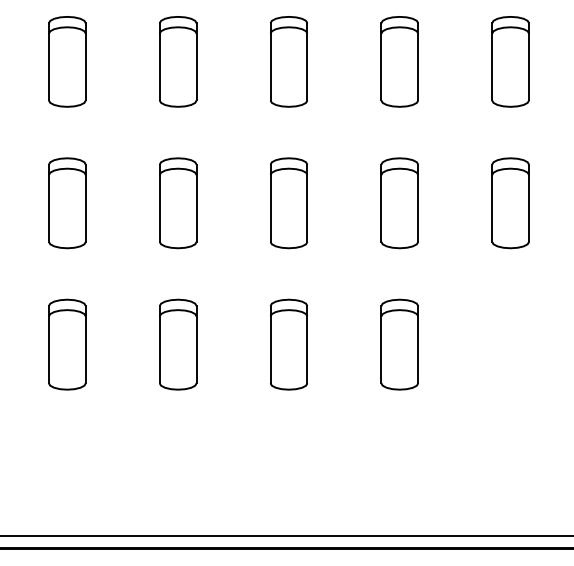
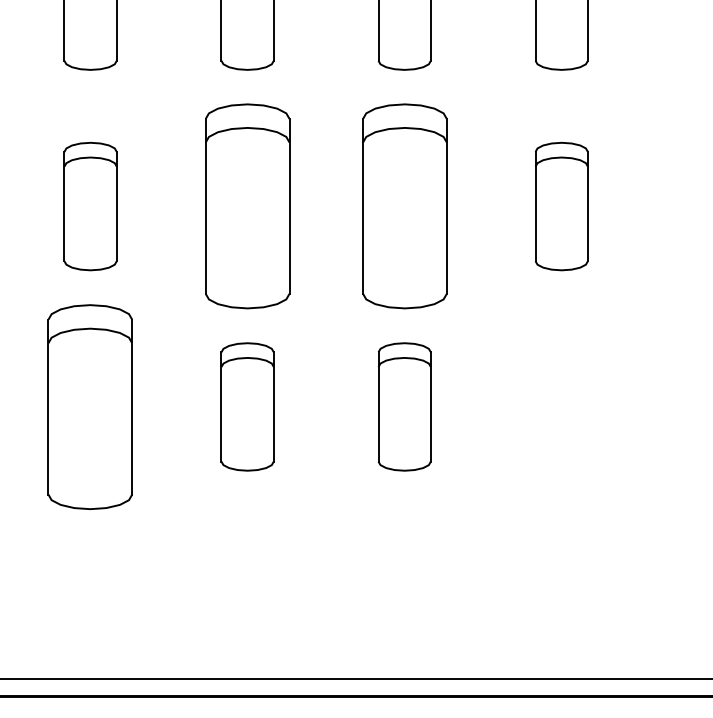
part: (288, 203) -> (246, 206), size x1.6
part: (399, 203) -> (404, 206), size x1.6
part: (178, 344) -> (91, 406), size x1.6

